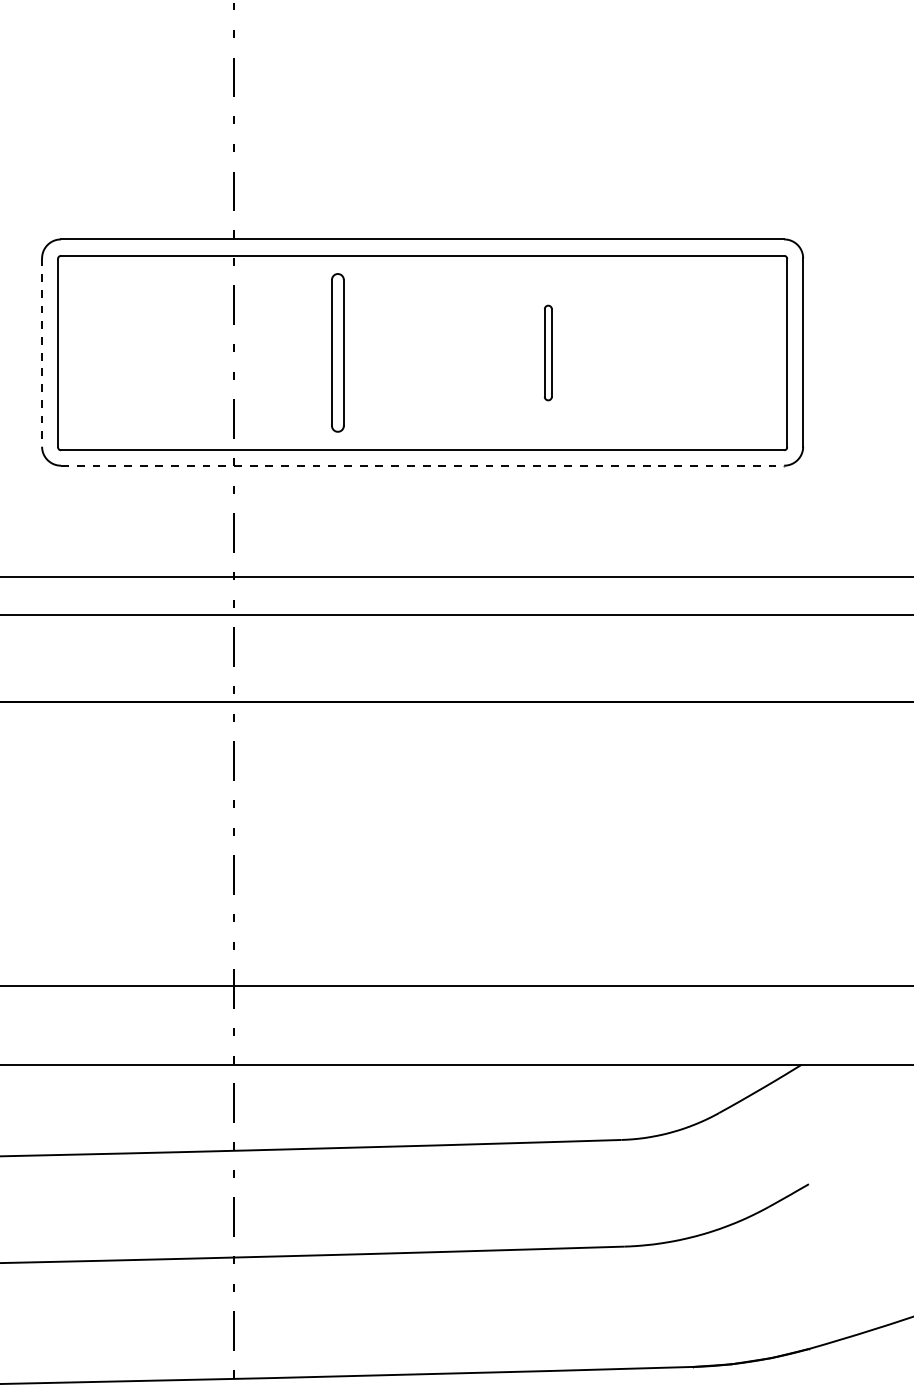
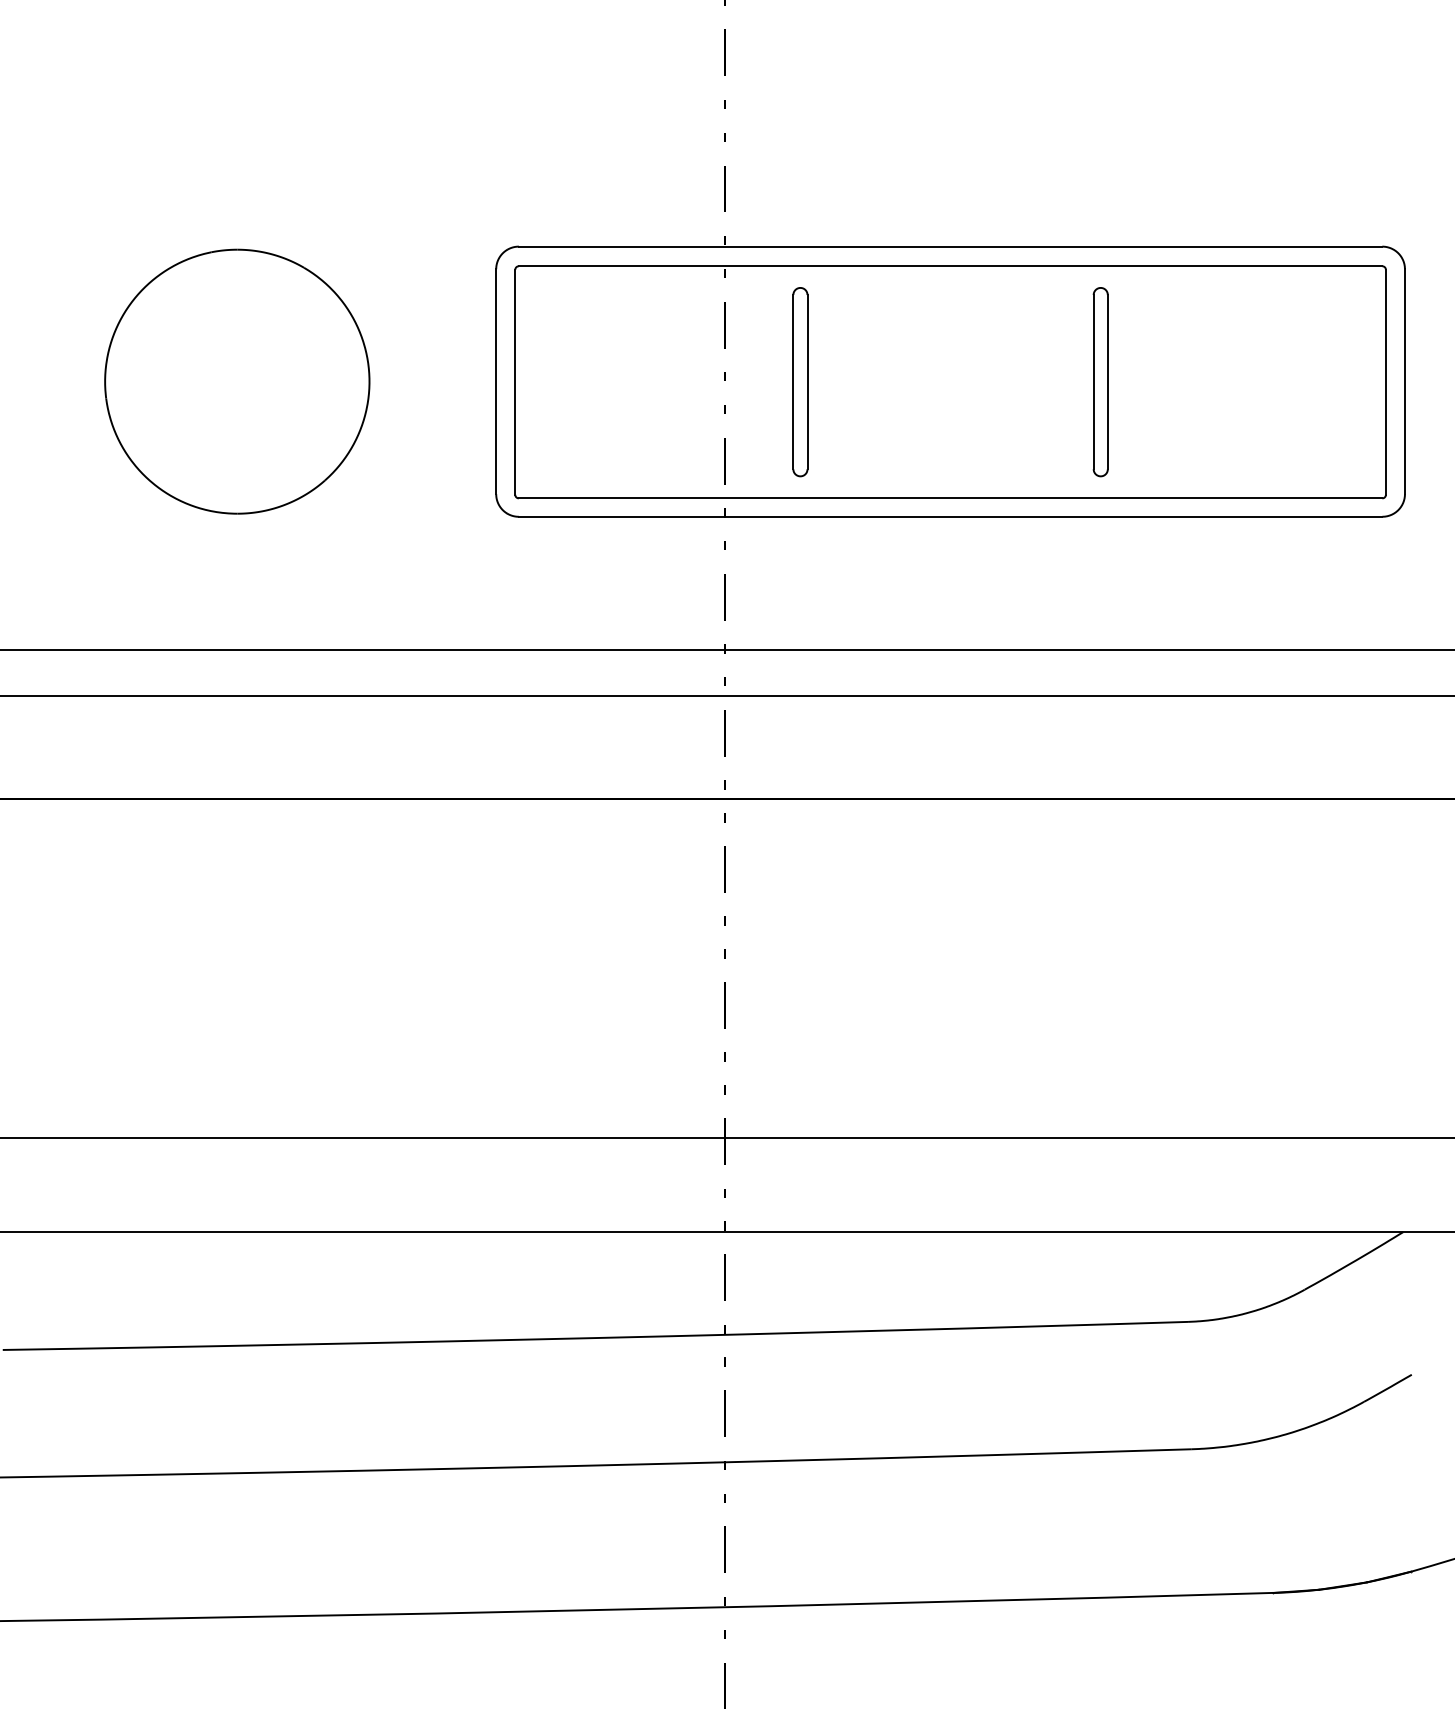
line: (42, 353) -> (496, 382), dashed -> solid
part: (337, 353) -> (800, 382), moved
part: (548, 353) -> (1100, 382), size x1.67
line: (422, 465) -> (950, 516), dashed -> solid

